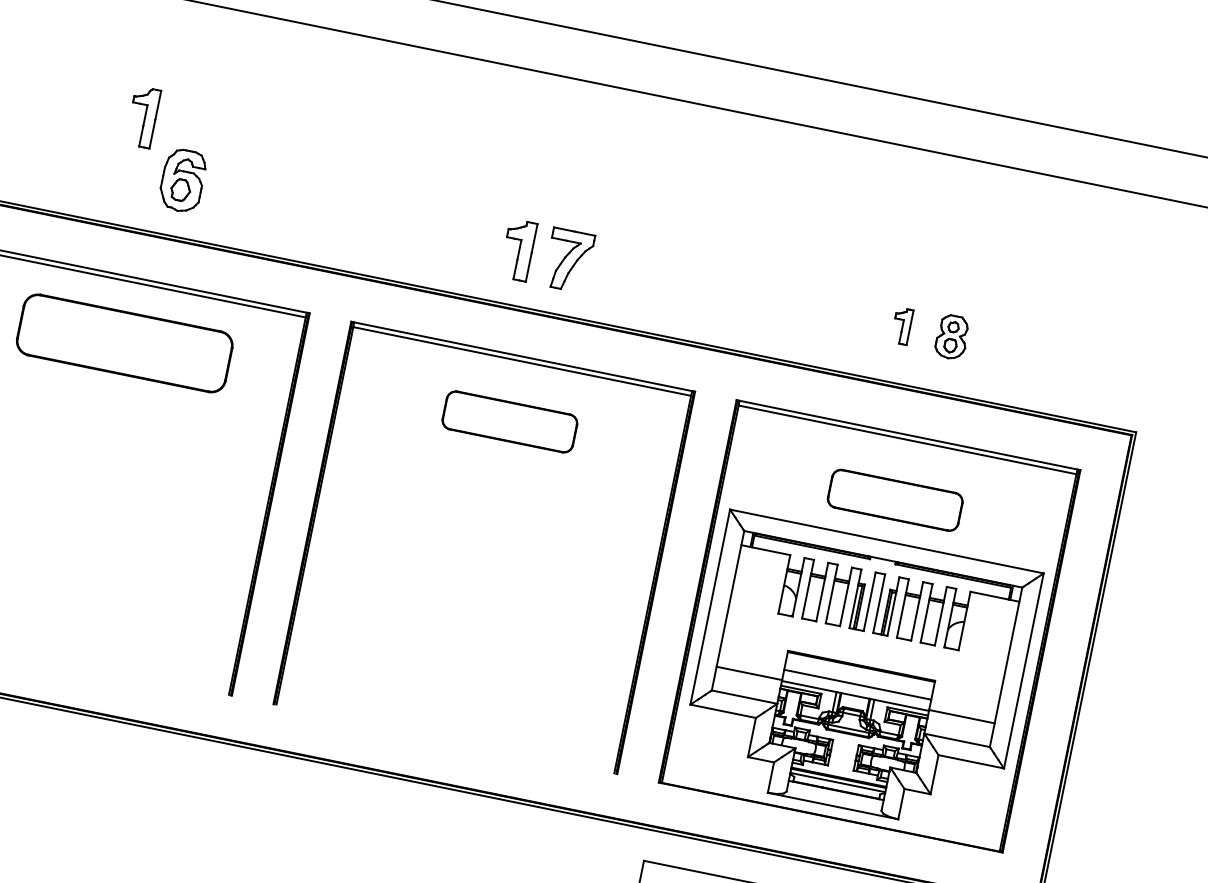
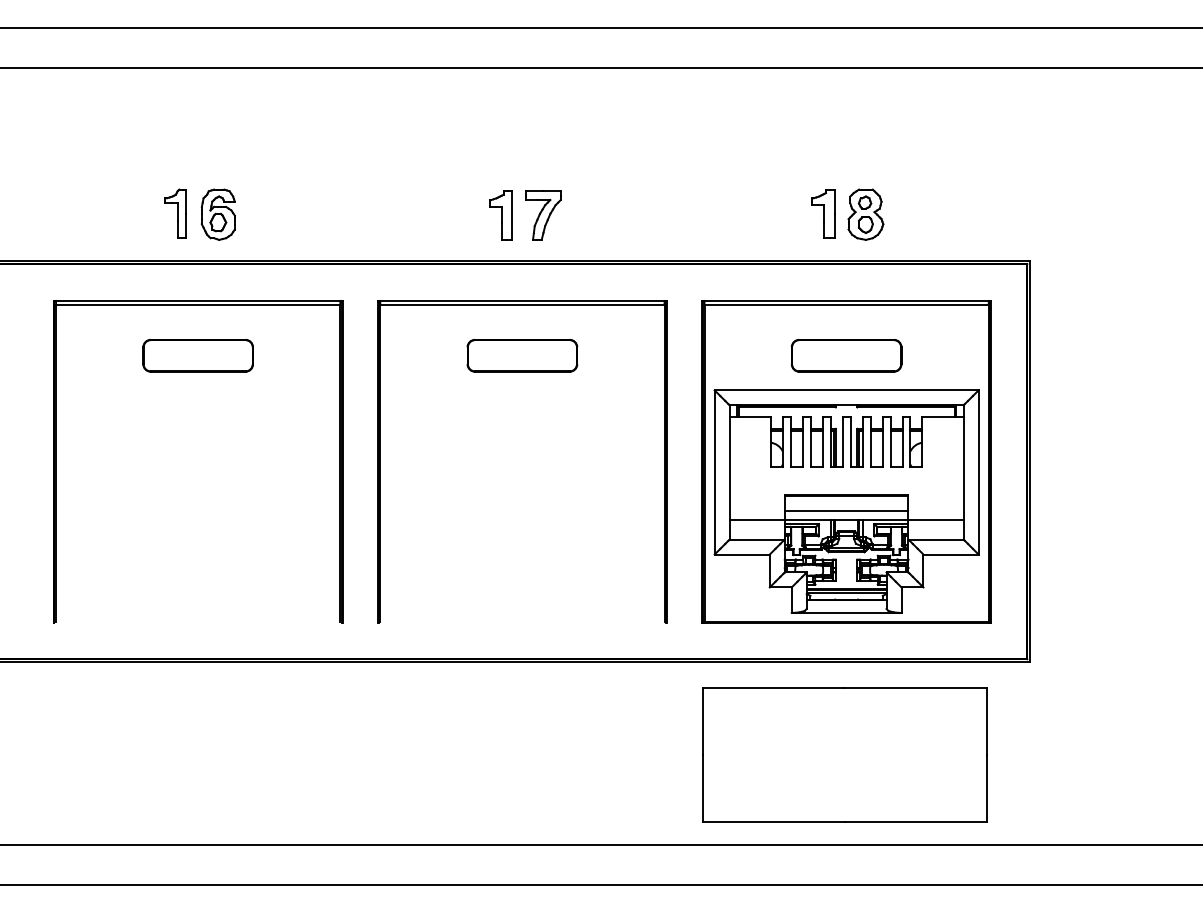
part: (142, 116) -> (175, 213), moved
part: (902, 325) -> (823, 213), size x1.67
part: (951, 336) -> (865, 214), size x1.43
part: (123, 343) -> (197, 355), size x0.62

